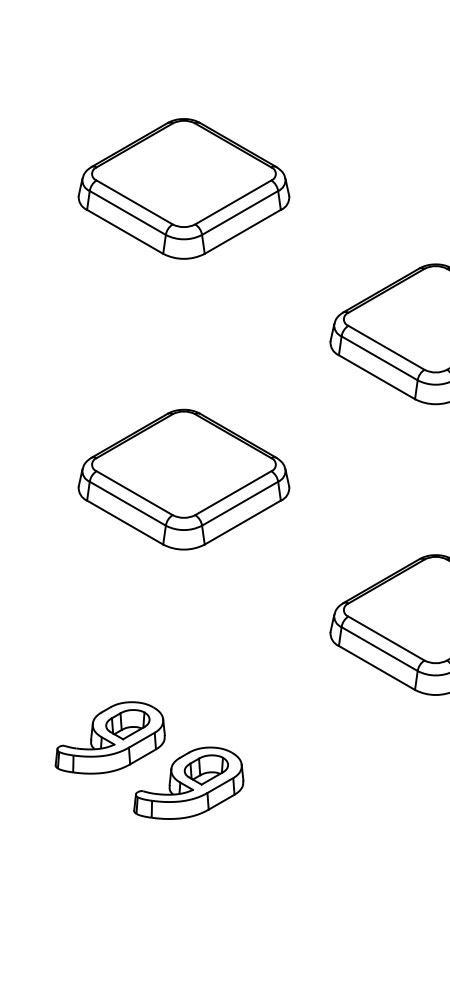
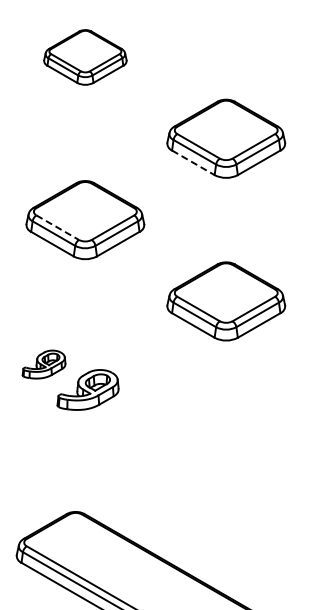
part: (184, 188) -> (85, 57), size x0.7
line: (377, 376) -> (193, 162), solid -> dashed
line: (134, 492) -> (57, 227), solid -> dashed
part: (109, 737) -> (43, 364), size x0.7

